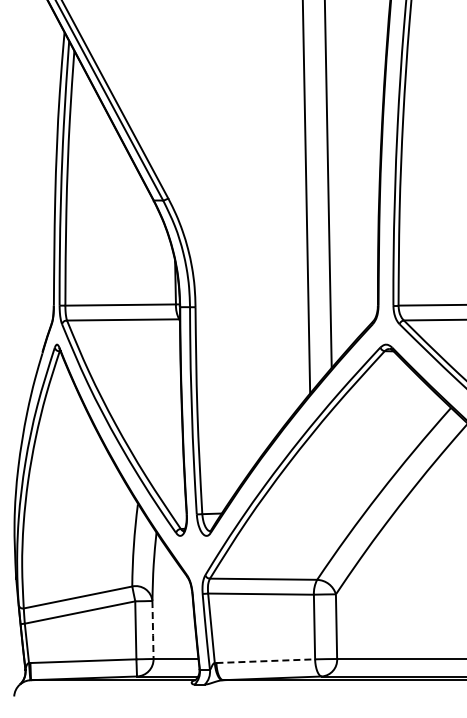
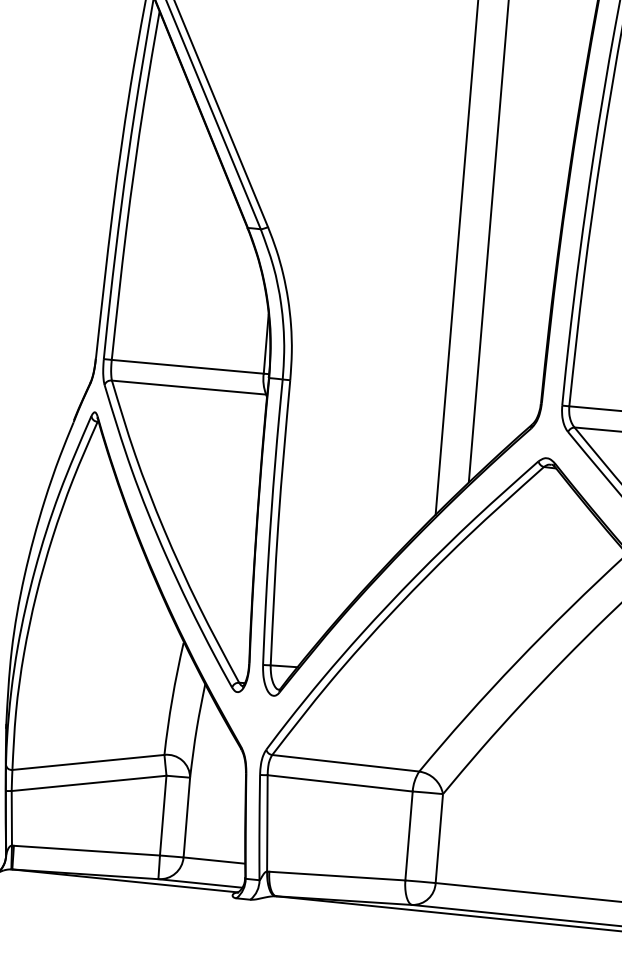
line: (153, 630) -> (187, 818), dashed -> solid
line: (266, 661) -> (338, 876), dashed -> solid

